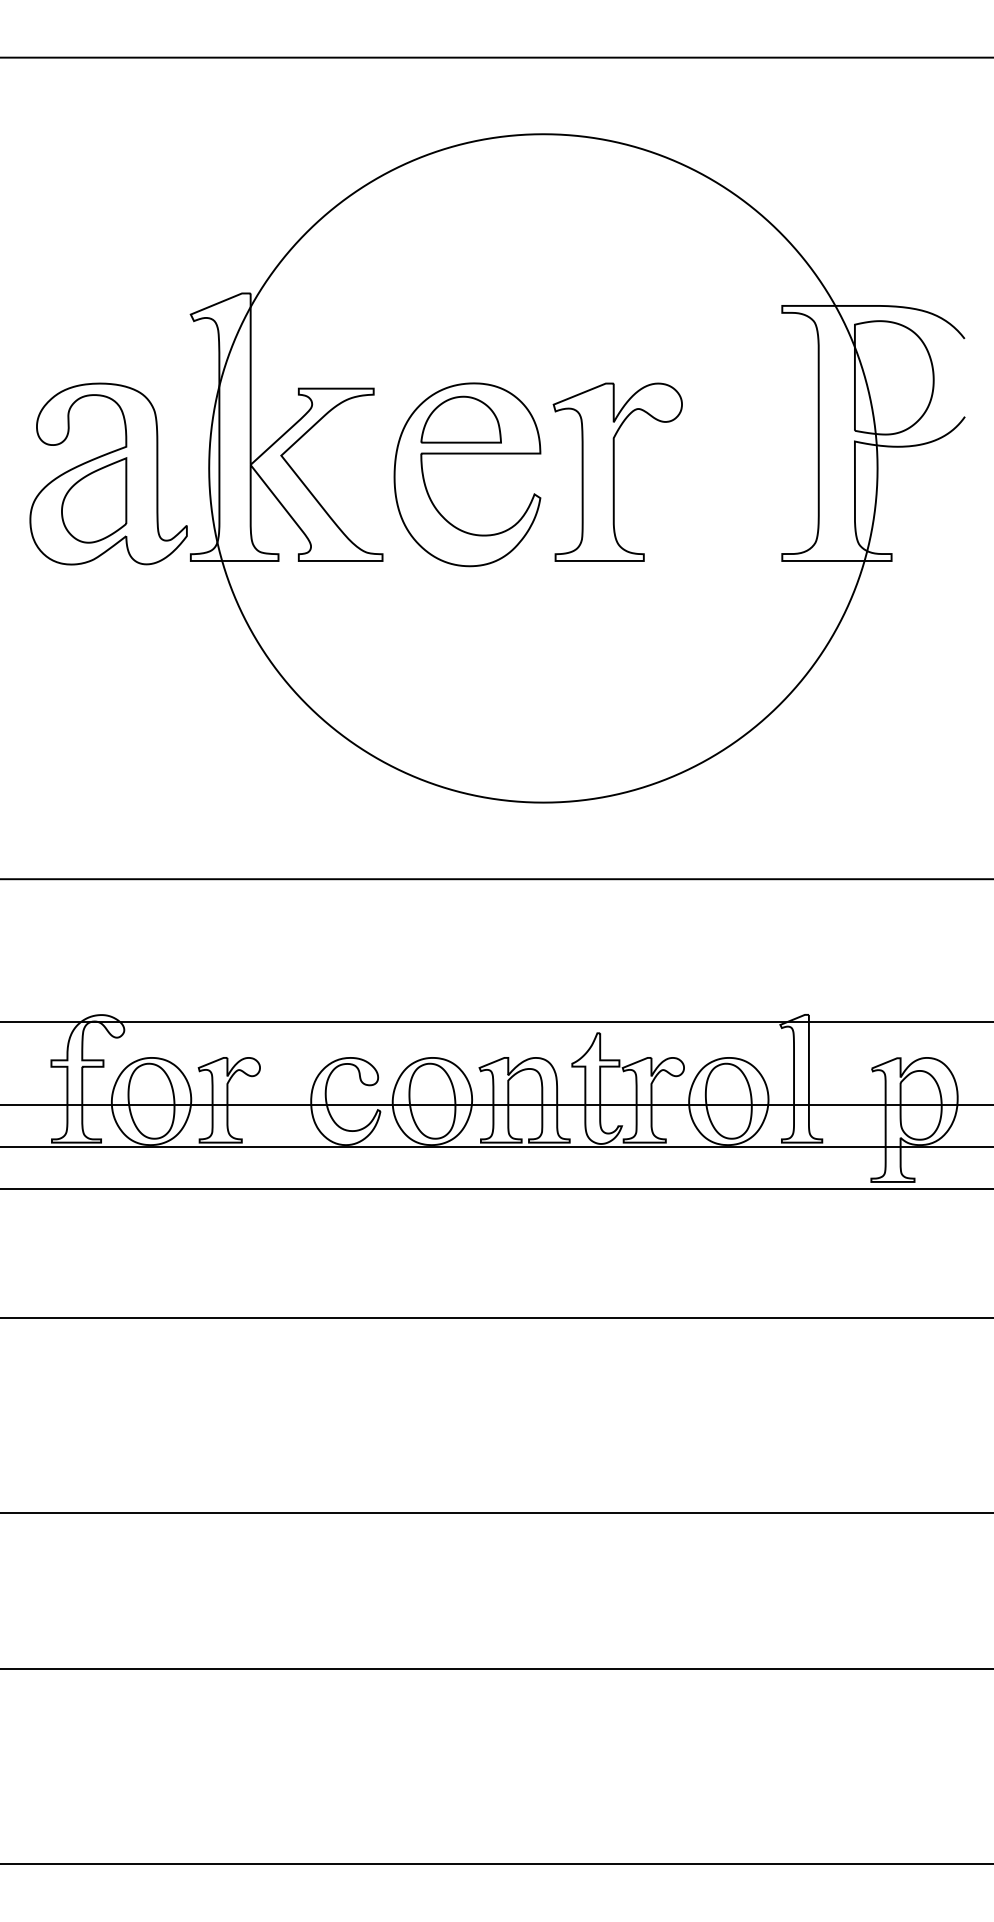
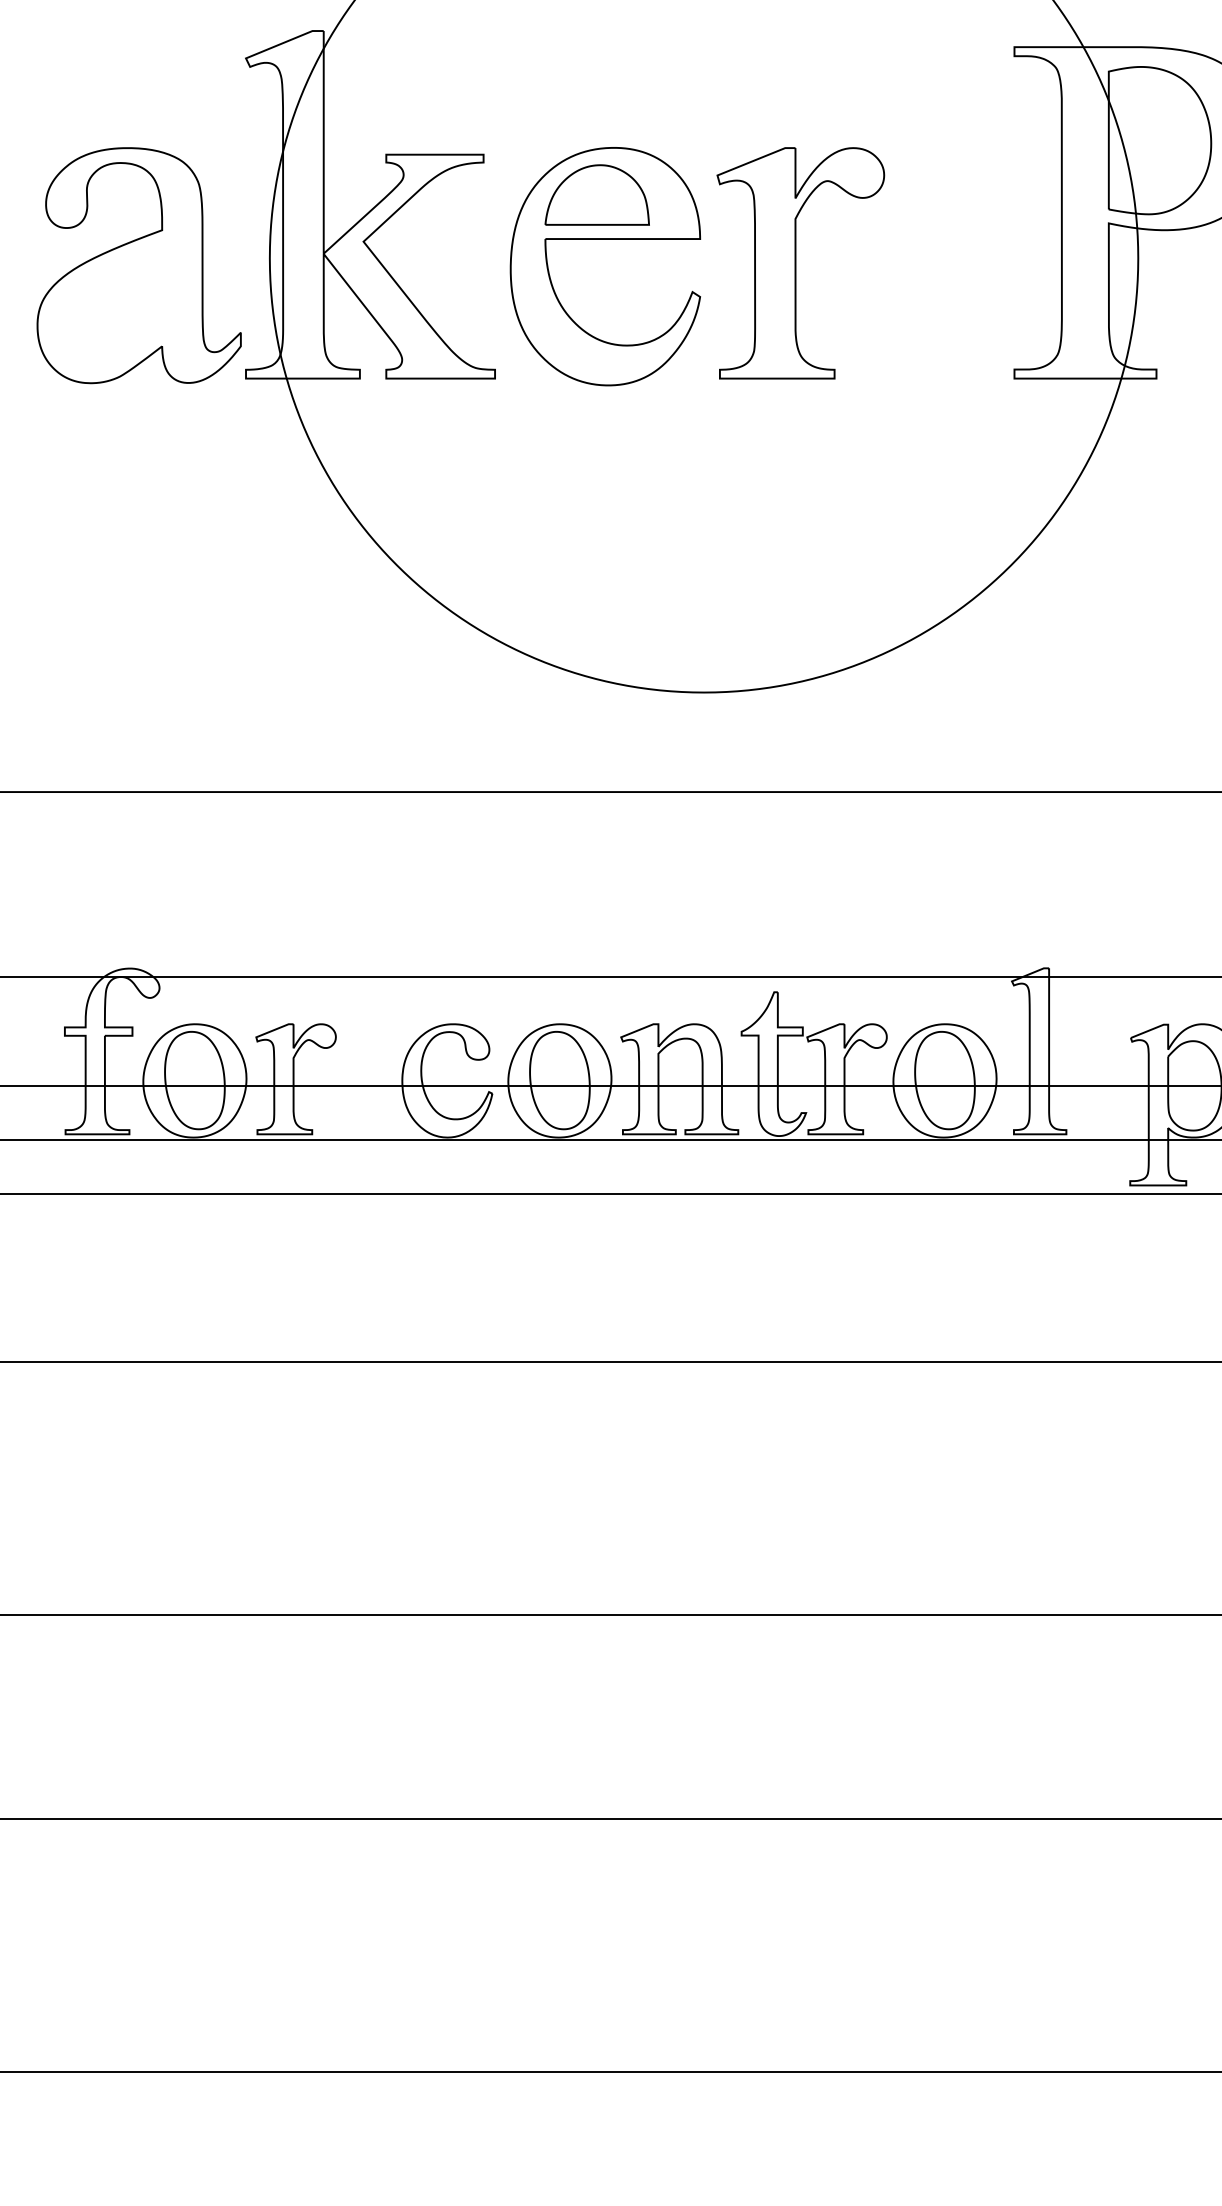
part: (94, 500) -> (120, 300), removed

